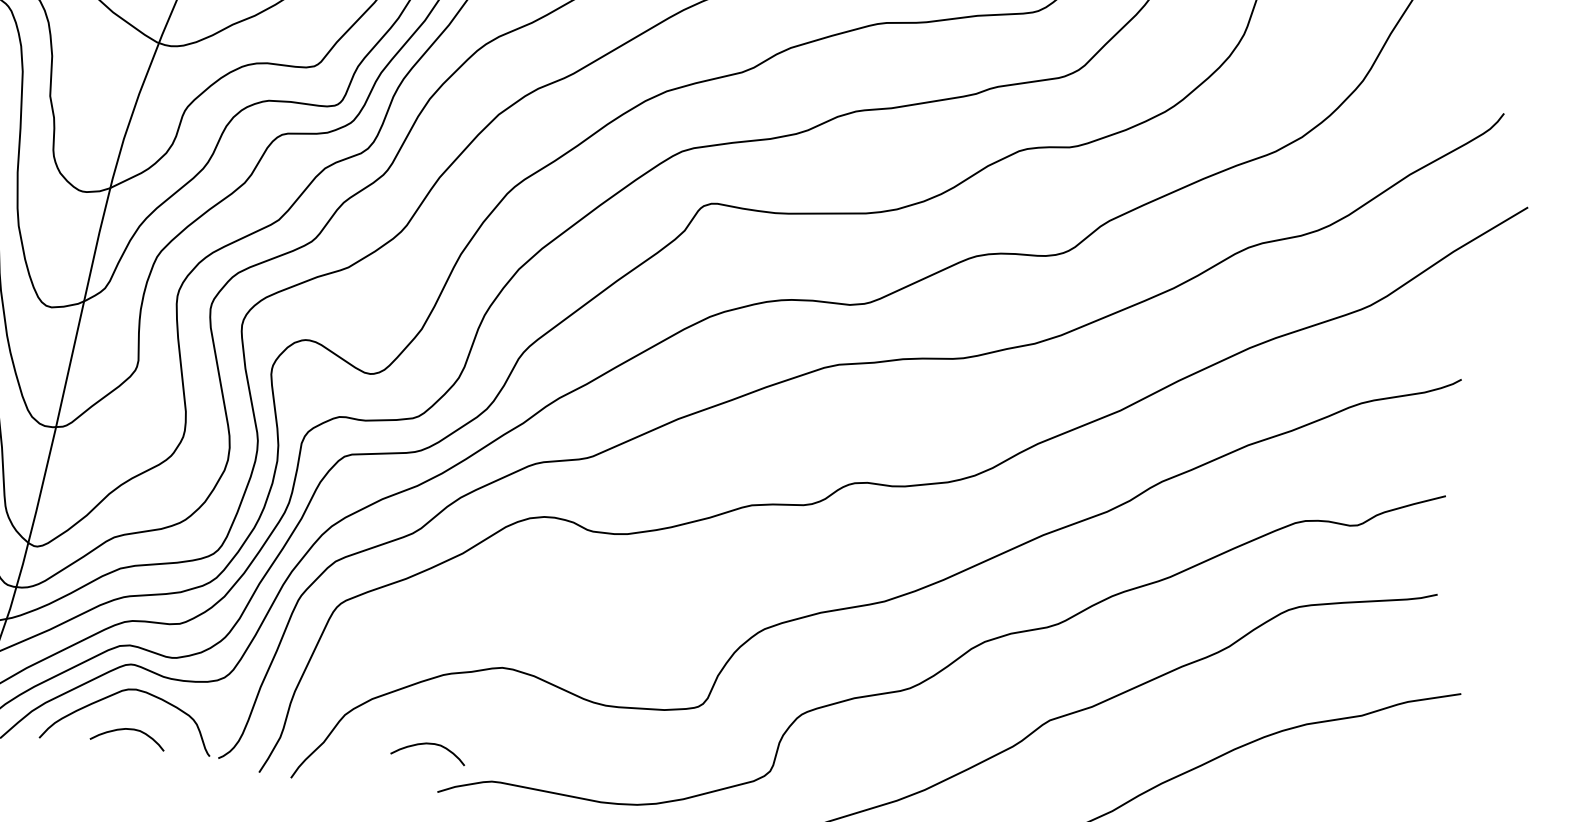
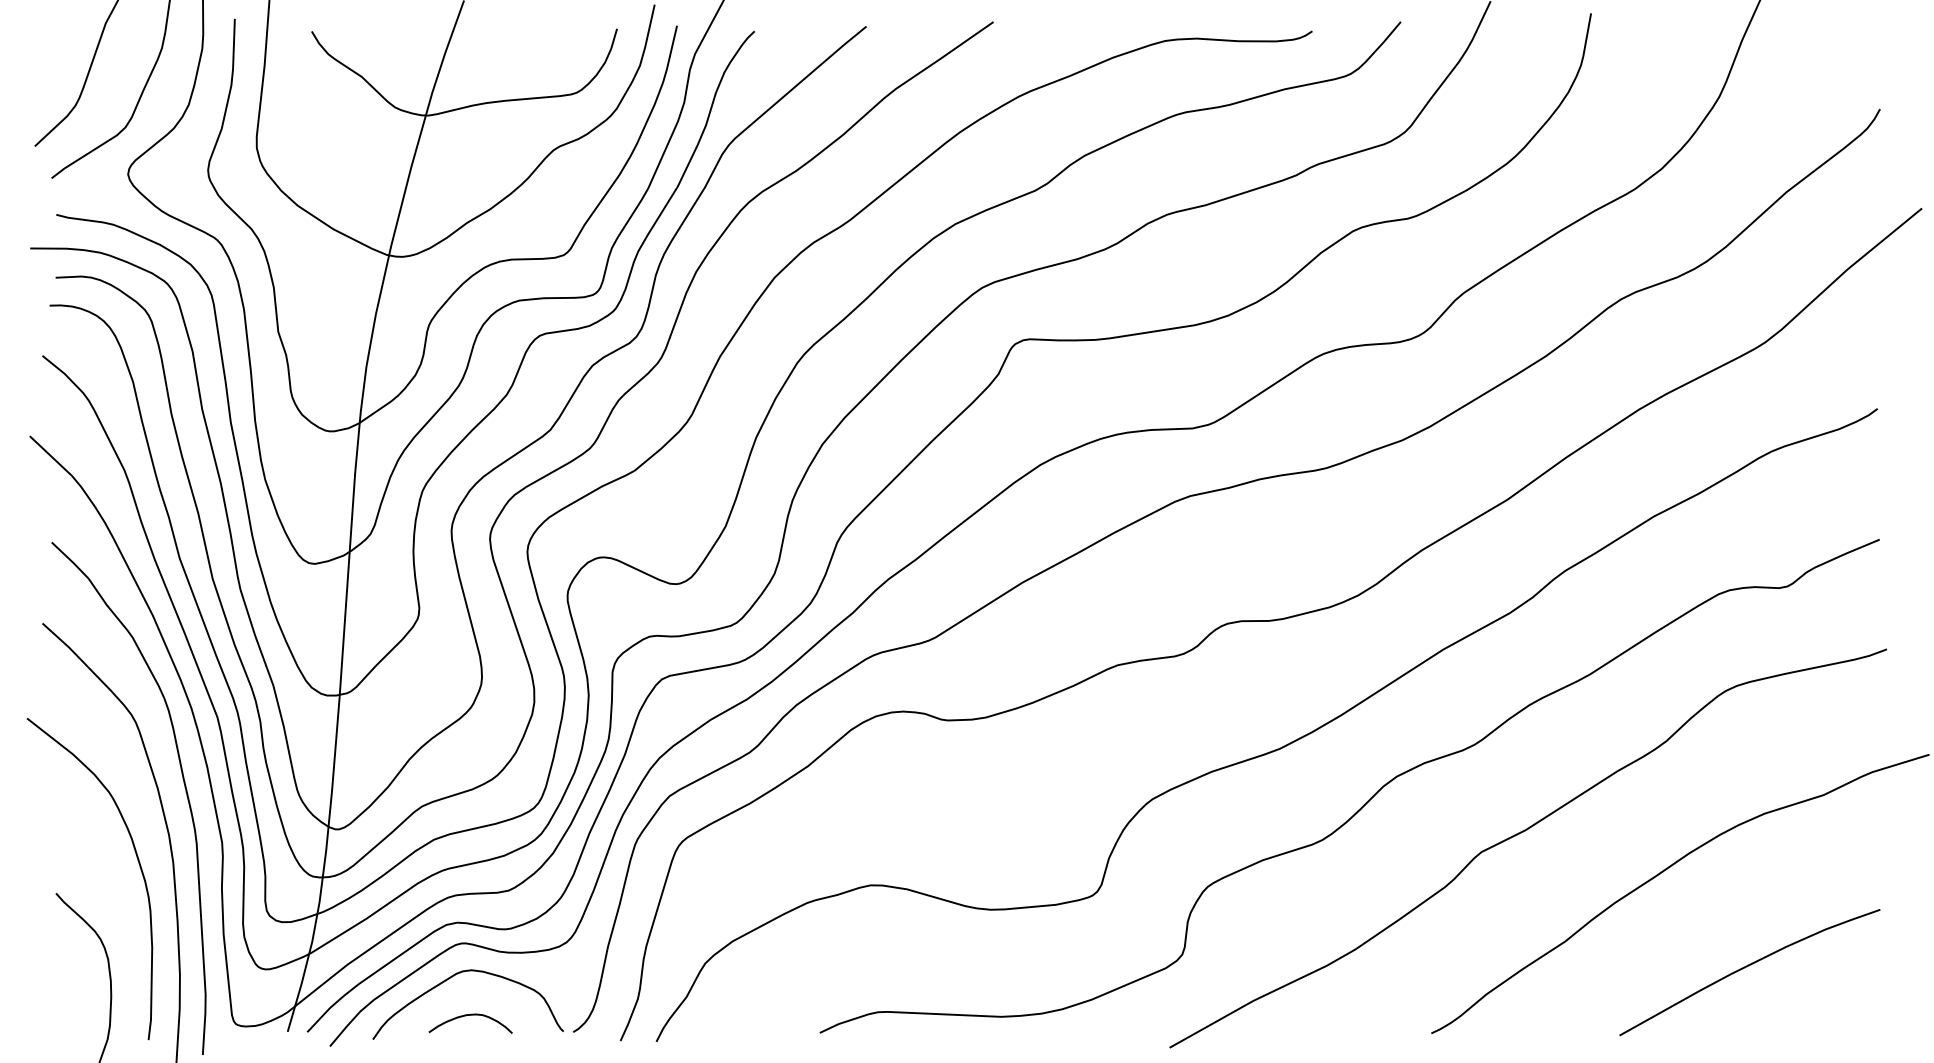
curve: (429, 744) -> (803, 981), removed

